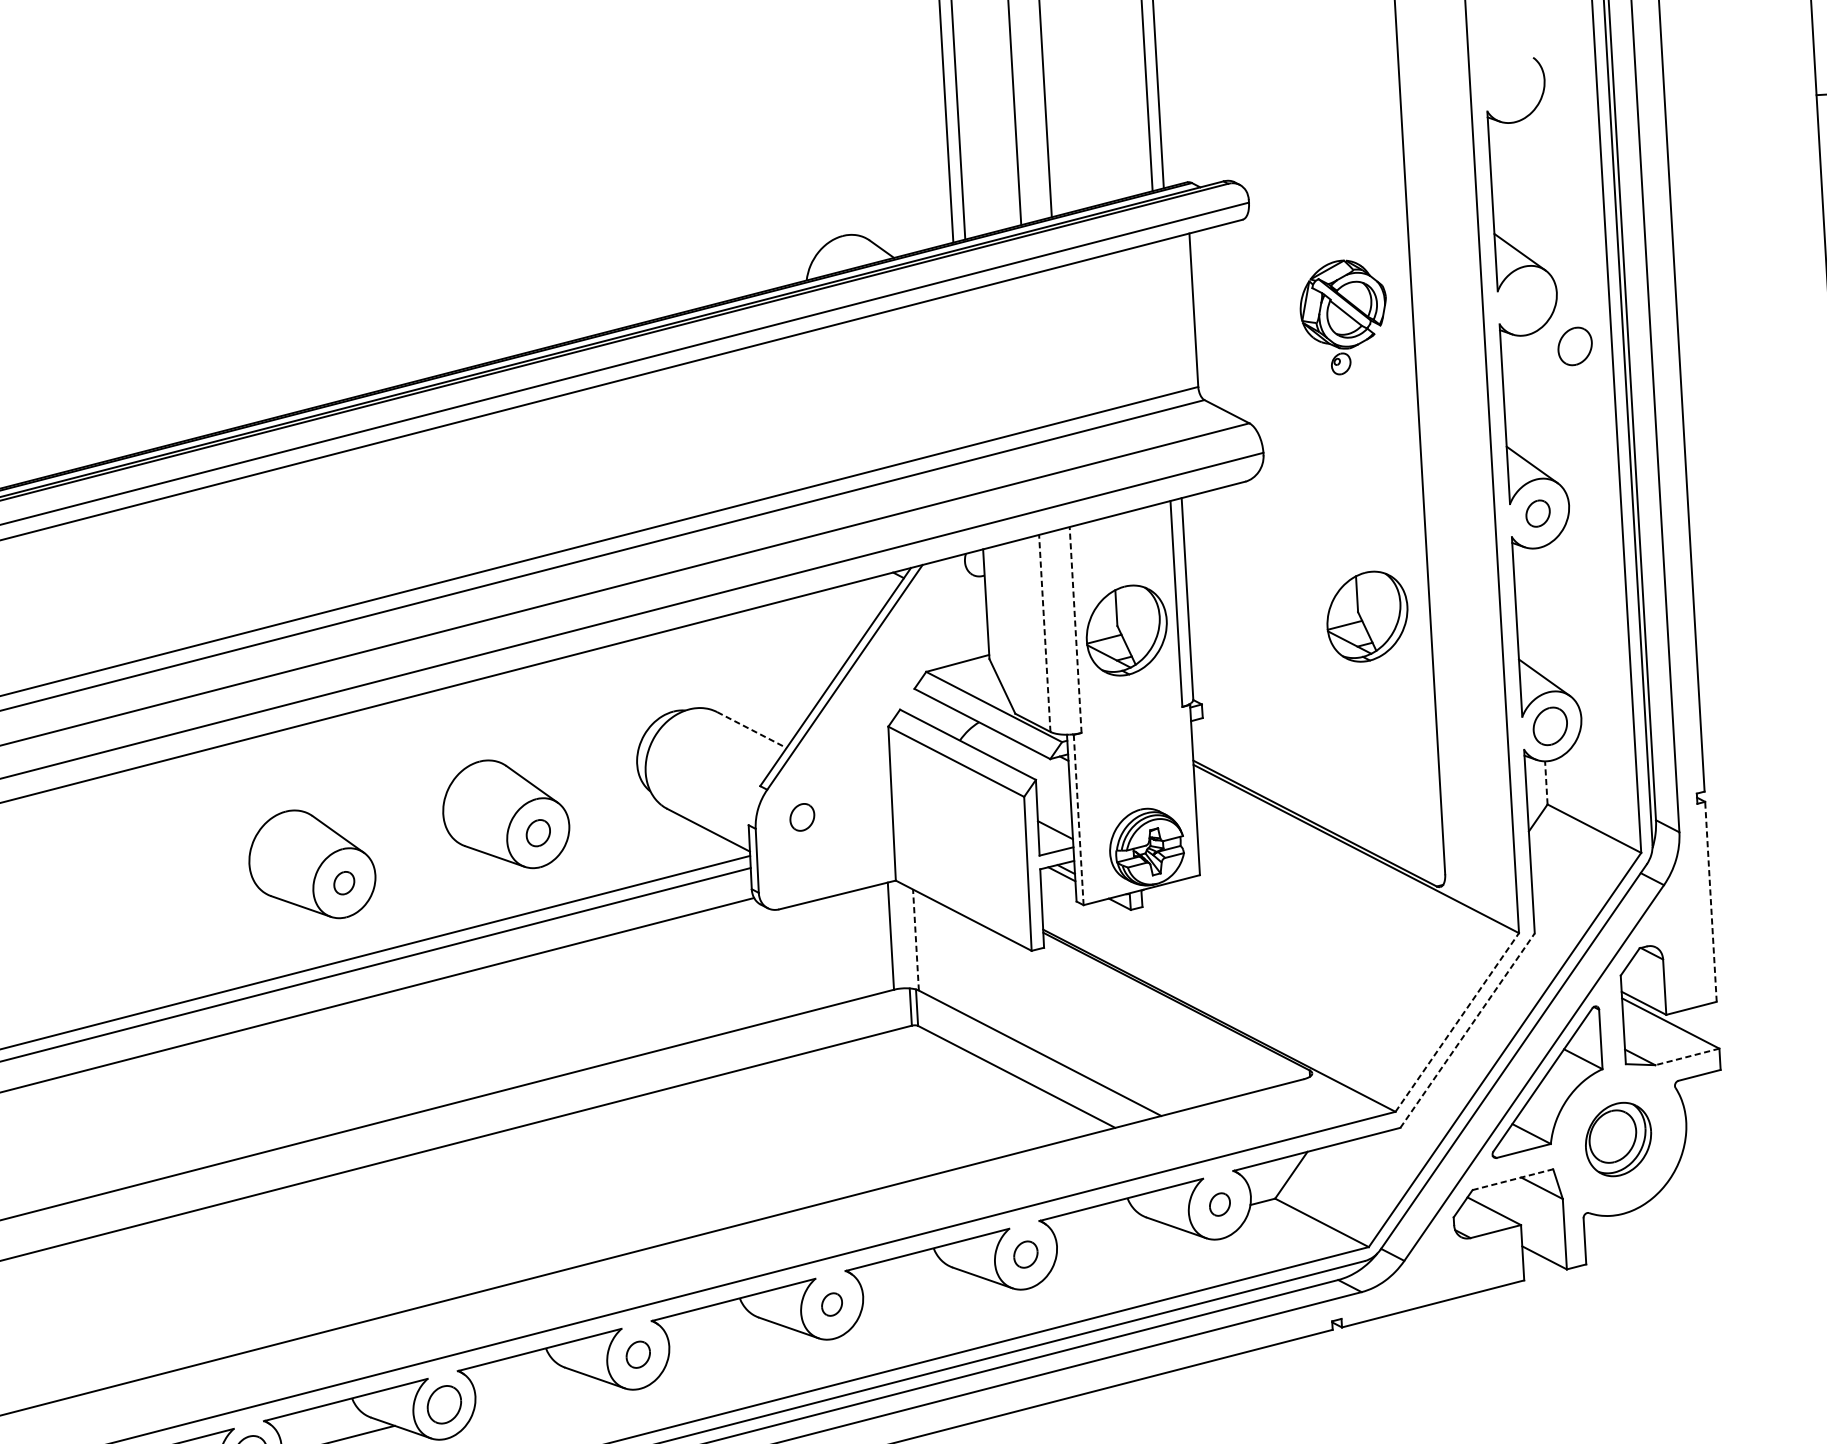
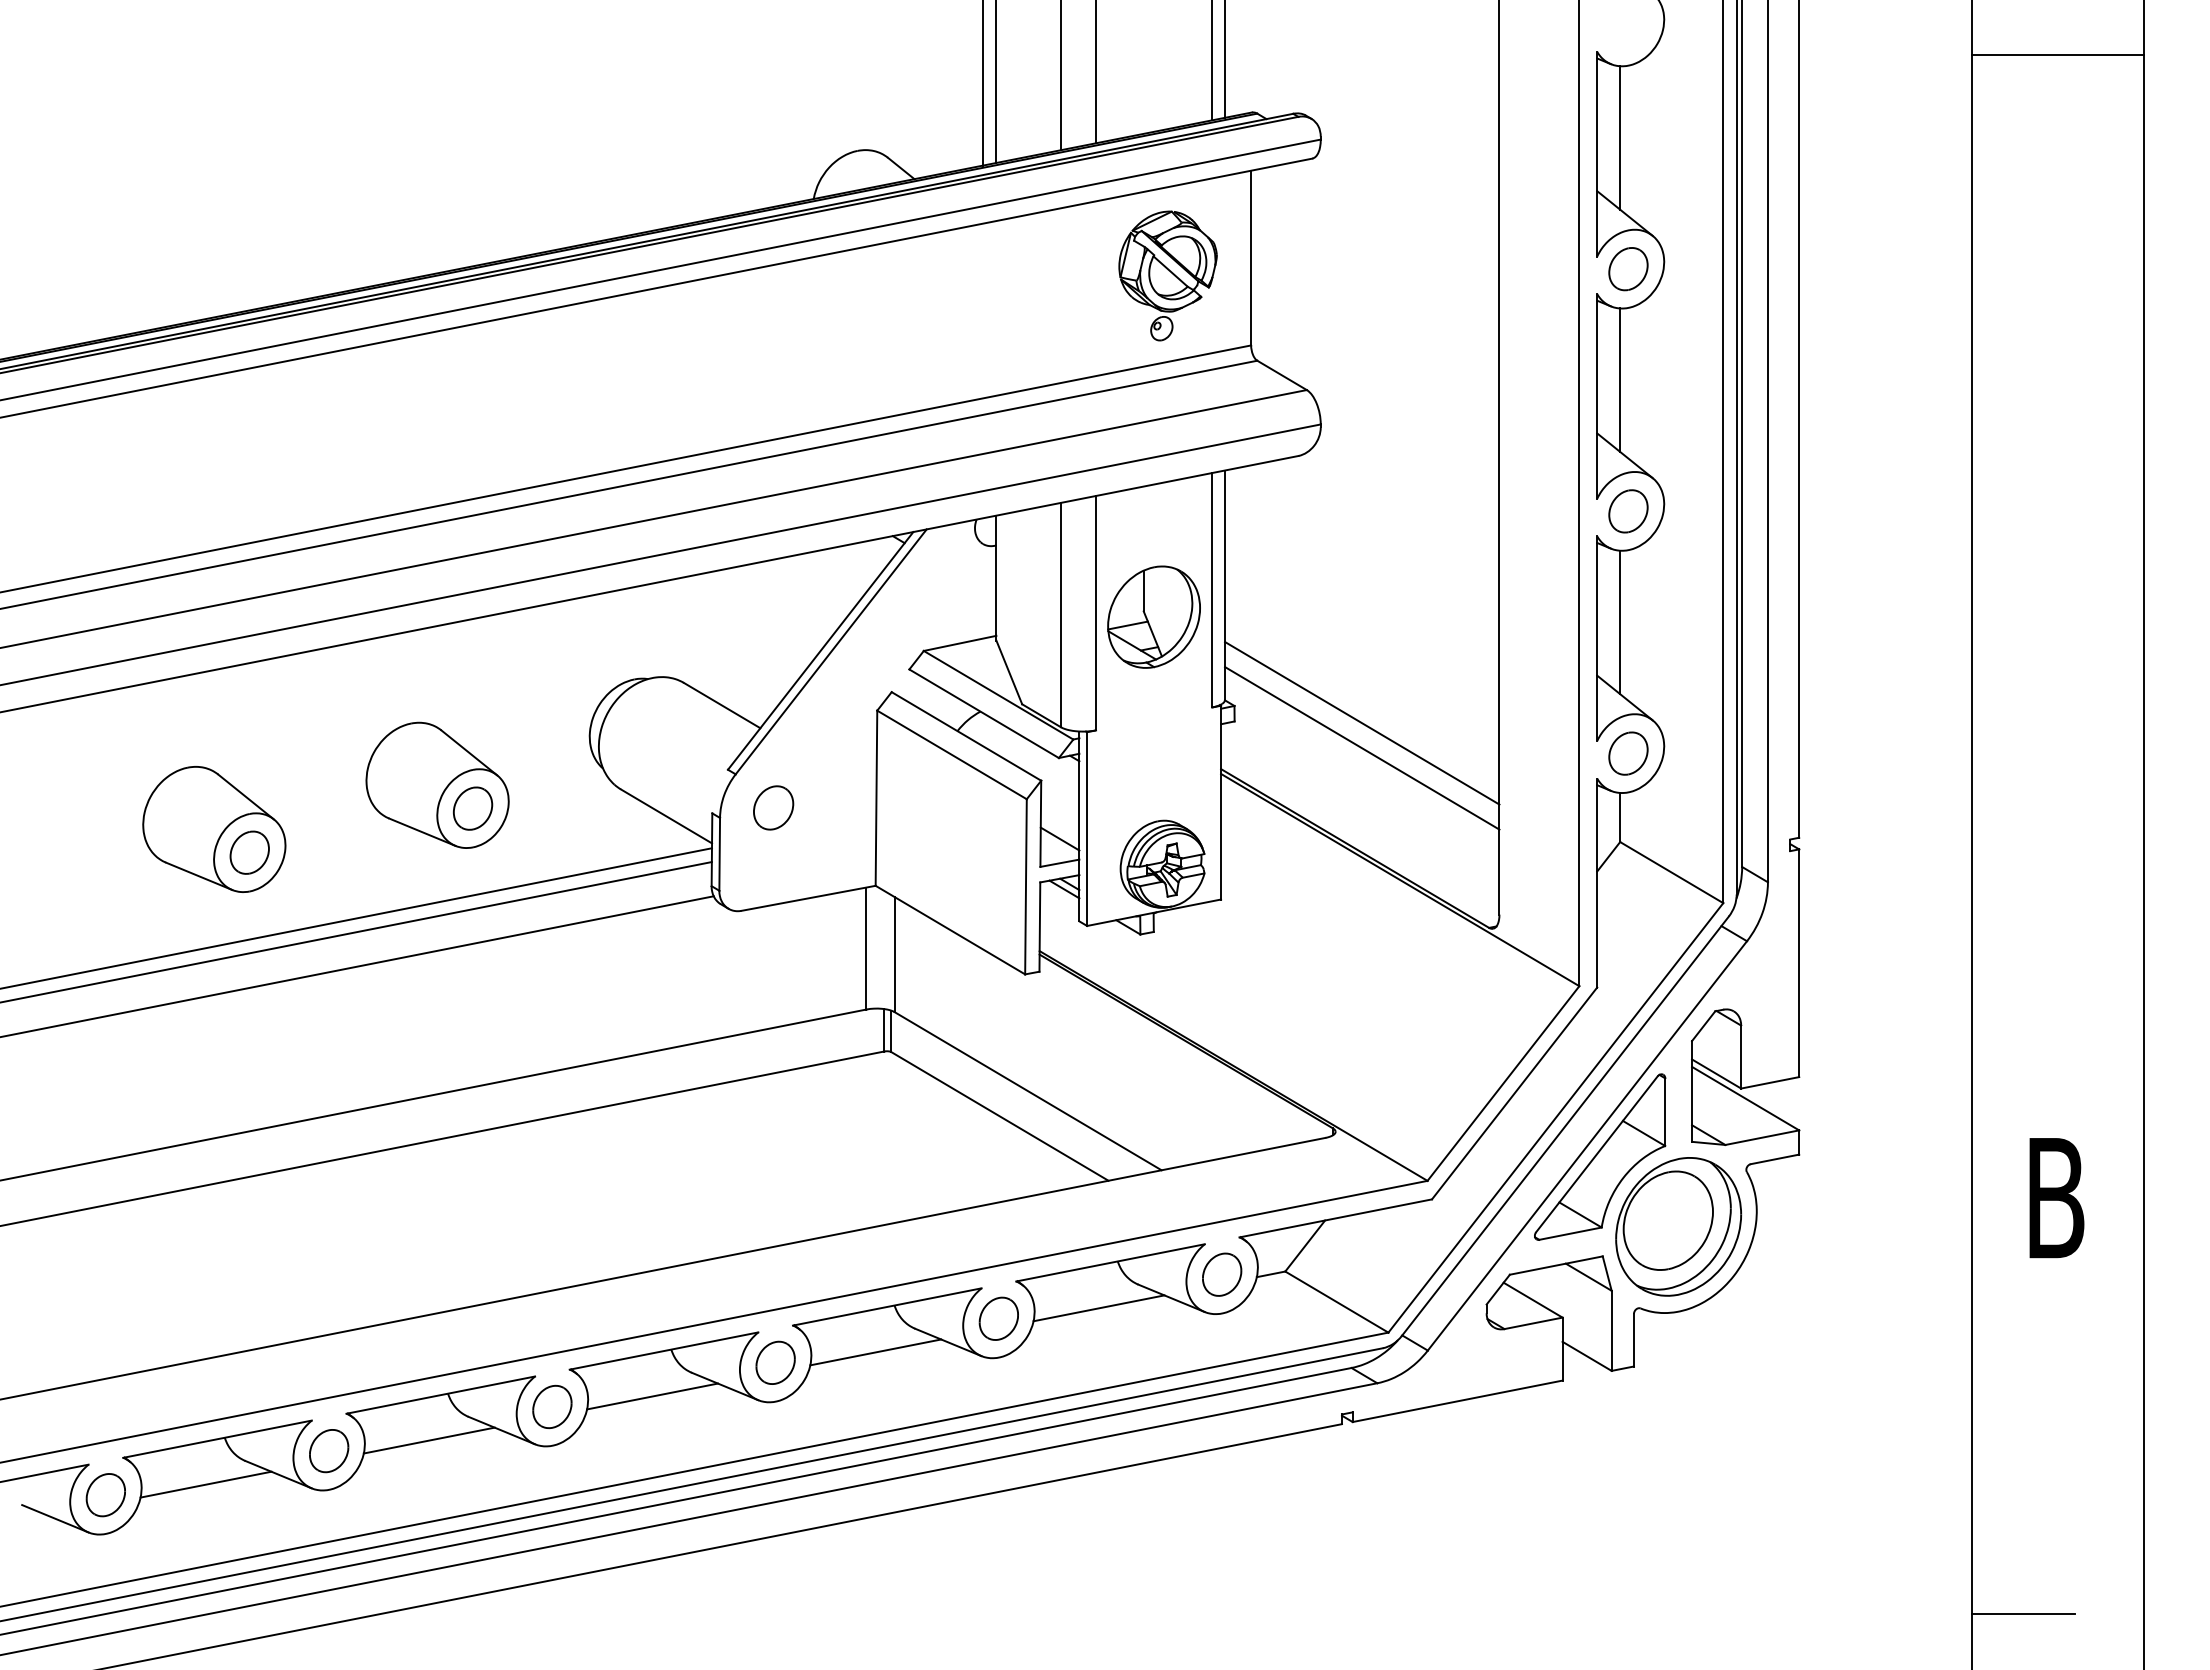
line: (1512, 185) -> (1620, 137), added
part: (1343, 316) -> (1167, 275), moved
part: (1575, 346) -> (1628, 269), moved
line: (1524, 398) -> (1620, 379), added
part: (1538, 513) -> (1628, 511), size x1.43
line: (1536, 611) -> (1620, 622), added
part: (1366, 616) -> (1427, 616), removed
line: (1075, 629) -> (1096, 612), dashed -> solid
line: (1044, 632) -> (1060, 614), dashed -> solid
line: (1315, 713) -> (1362, 723), added
line: (752, 729) -> (722, 705), dashed -> solid
line: (1316, 735) -> (1362, 748), added
line: (1546, 782) -> (1620, 817), dashed -> solid
part: (802, 816) -> (773, 807), size x1.43
line: (1079, 820) -> (1087, 829), dashed -> solid
part: (538, 833) -> (473, 808), size x1.43
part: (344, 883) -> (249, 852), size x1.67
line: (1711, 902) -> (1799, 963), dashed -> solid
line: (915, 939) -> (894, 954), dashed -> solid
line: (1457, 1022) -> (1503, 1083), dashed -> solid
line: (1467, 1030) -> (1514, 1093), dashed -> solid
line: (1687, 1056) -> (1762, 1137), dashed -> solid
part: (1618, 1139) -> (1678, 1226), size x1.67
line: (1513, 1179) -> (1556, 1265), dashed -> solid
part: (1220, 1204) -> (1222, 1274), size x1.67
line: (1112, 1240) -> (1098, 1308), added
part: (1025, 1254) -> (998, 1318), size x1.43
line: (919, 1290) -> (875, 1352), added
part: (832, 1304) -> (775, 1362), size x1.67
line: (725, 1340) -> (652, 1396), added
part: (638, 1354) -> (552, 1406), size x1.43
line: (531, 1390) -> (428, 1440), added

